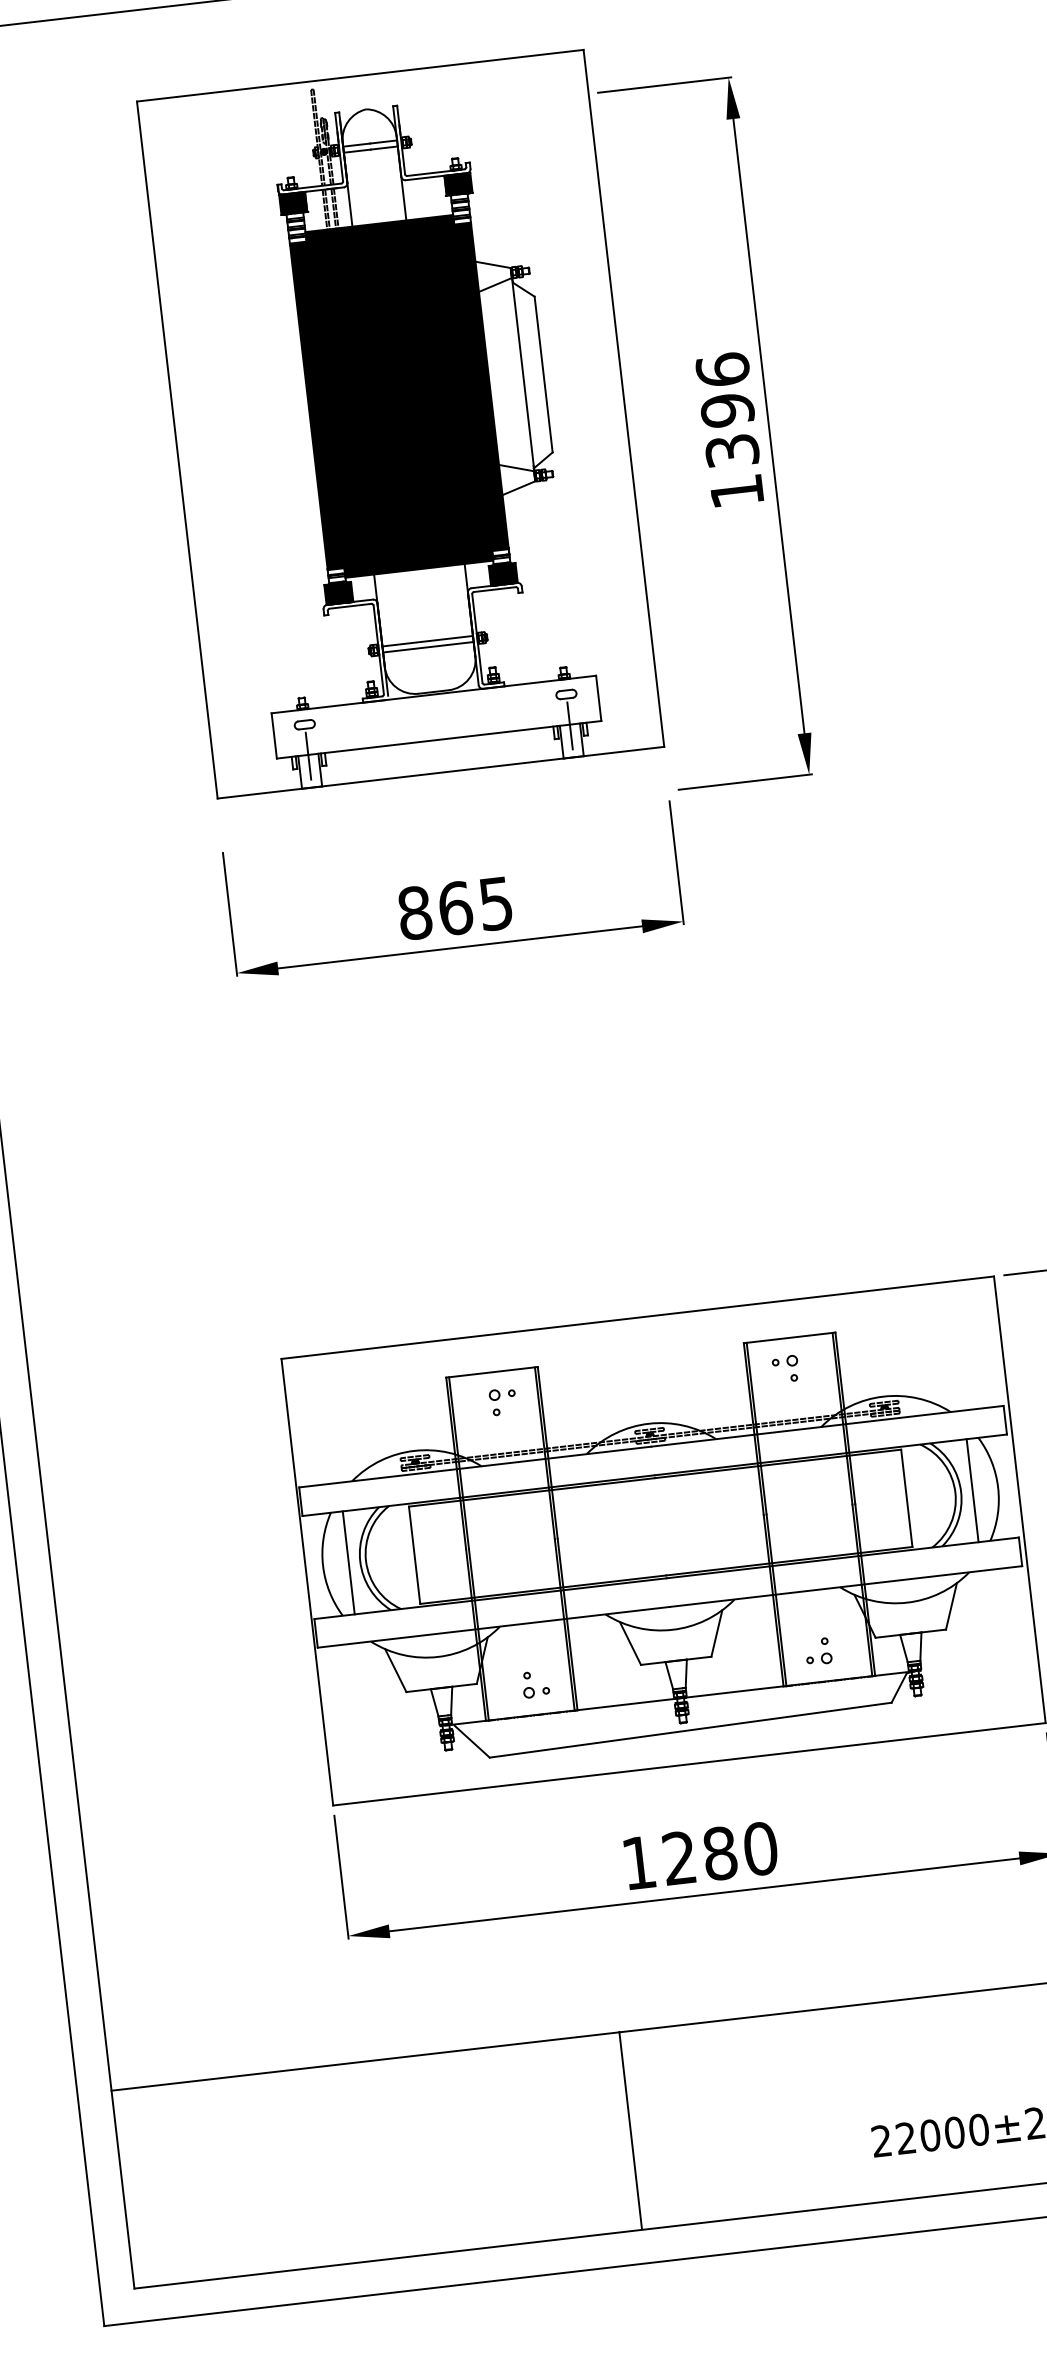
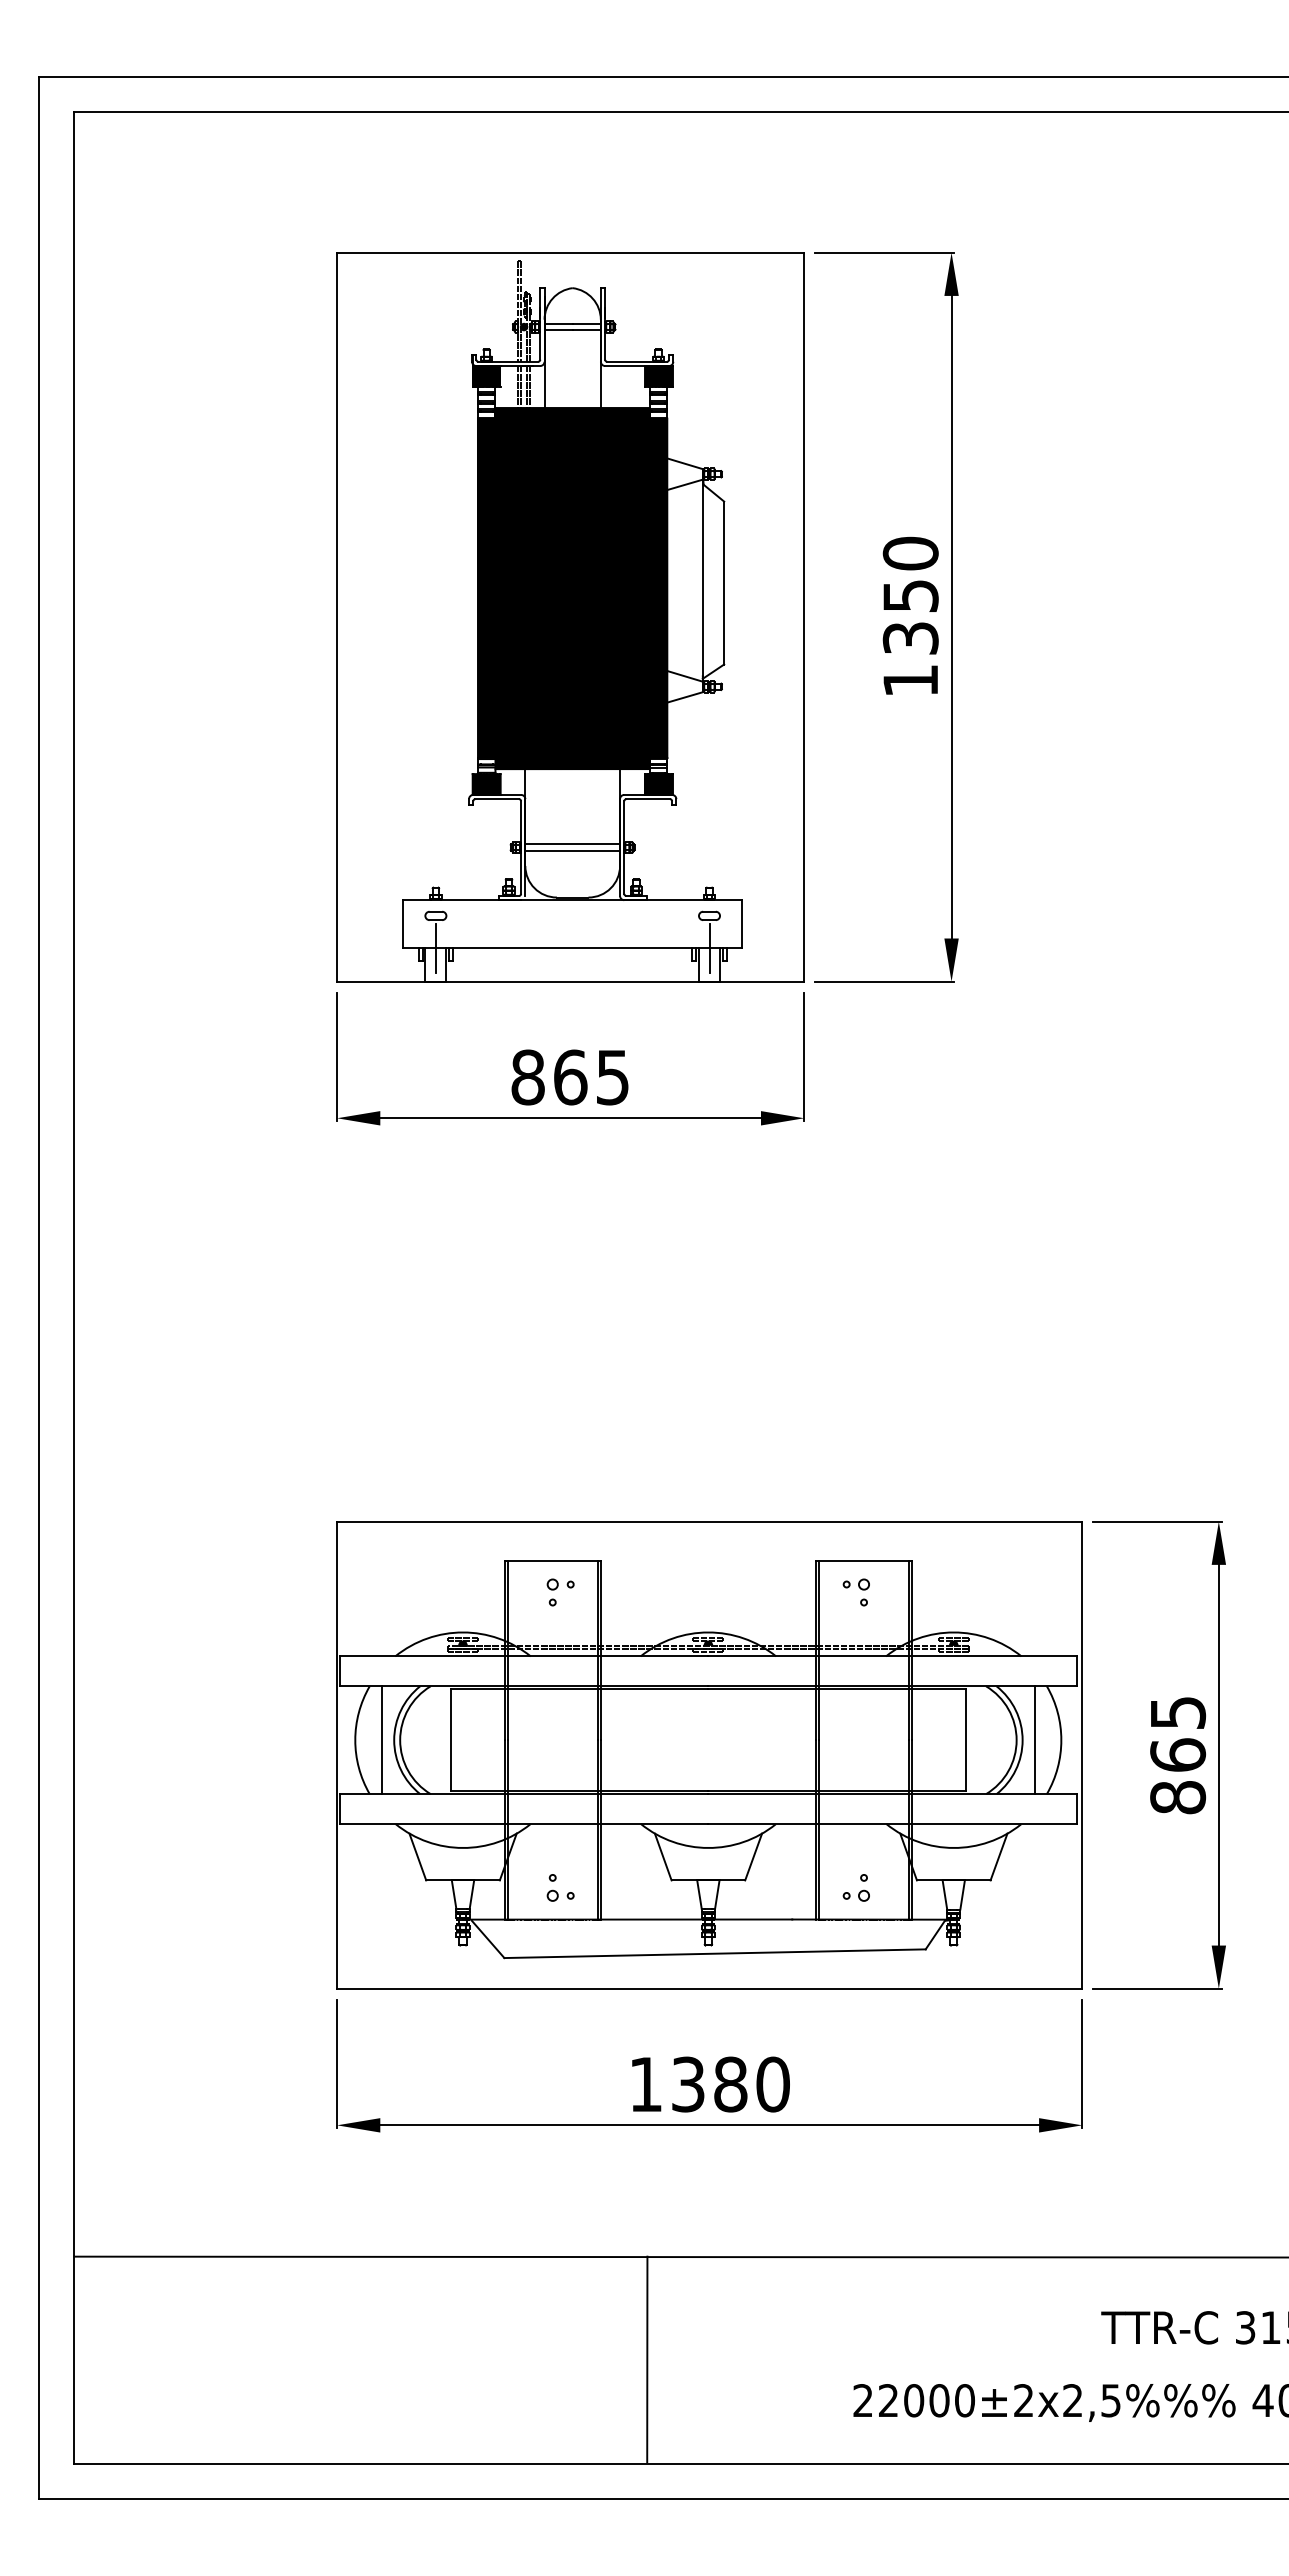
text: (724, 389) -> (910, 574), 1396 -> 1350
part: (400, 424) -> (570, 617), moved
text: (679, 1858) -> (688, 2084), 1280 -> 1380
line: (630, 2130) -> (647, 2359), moved

